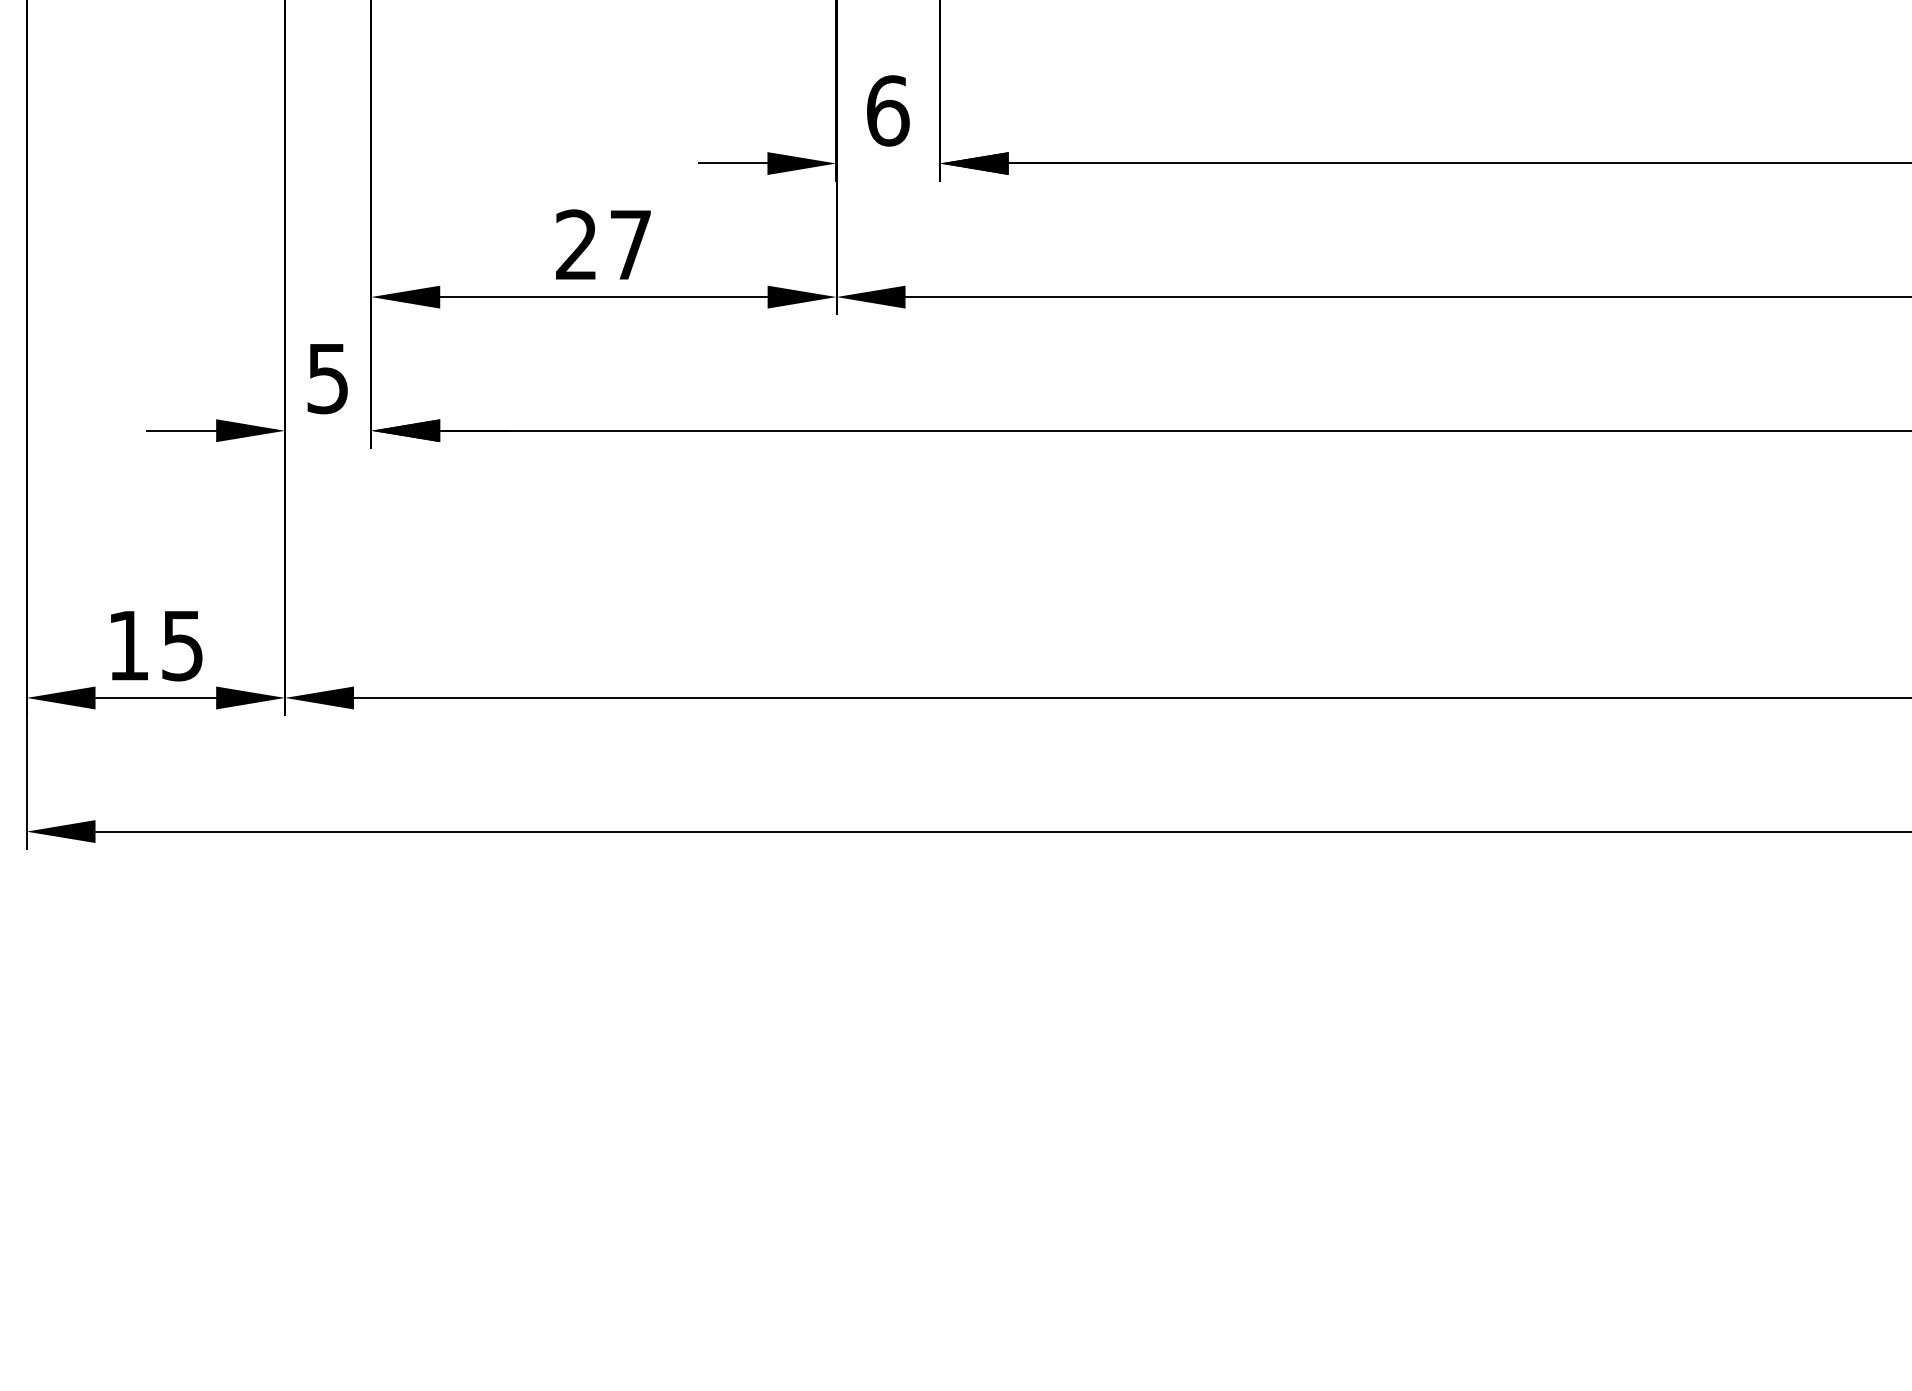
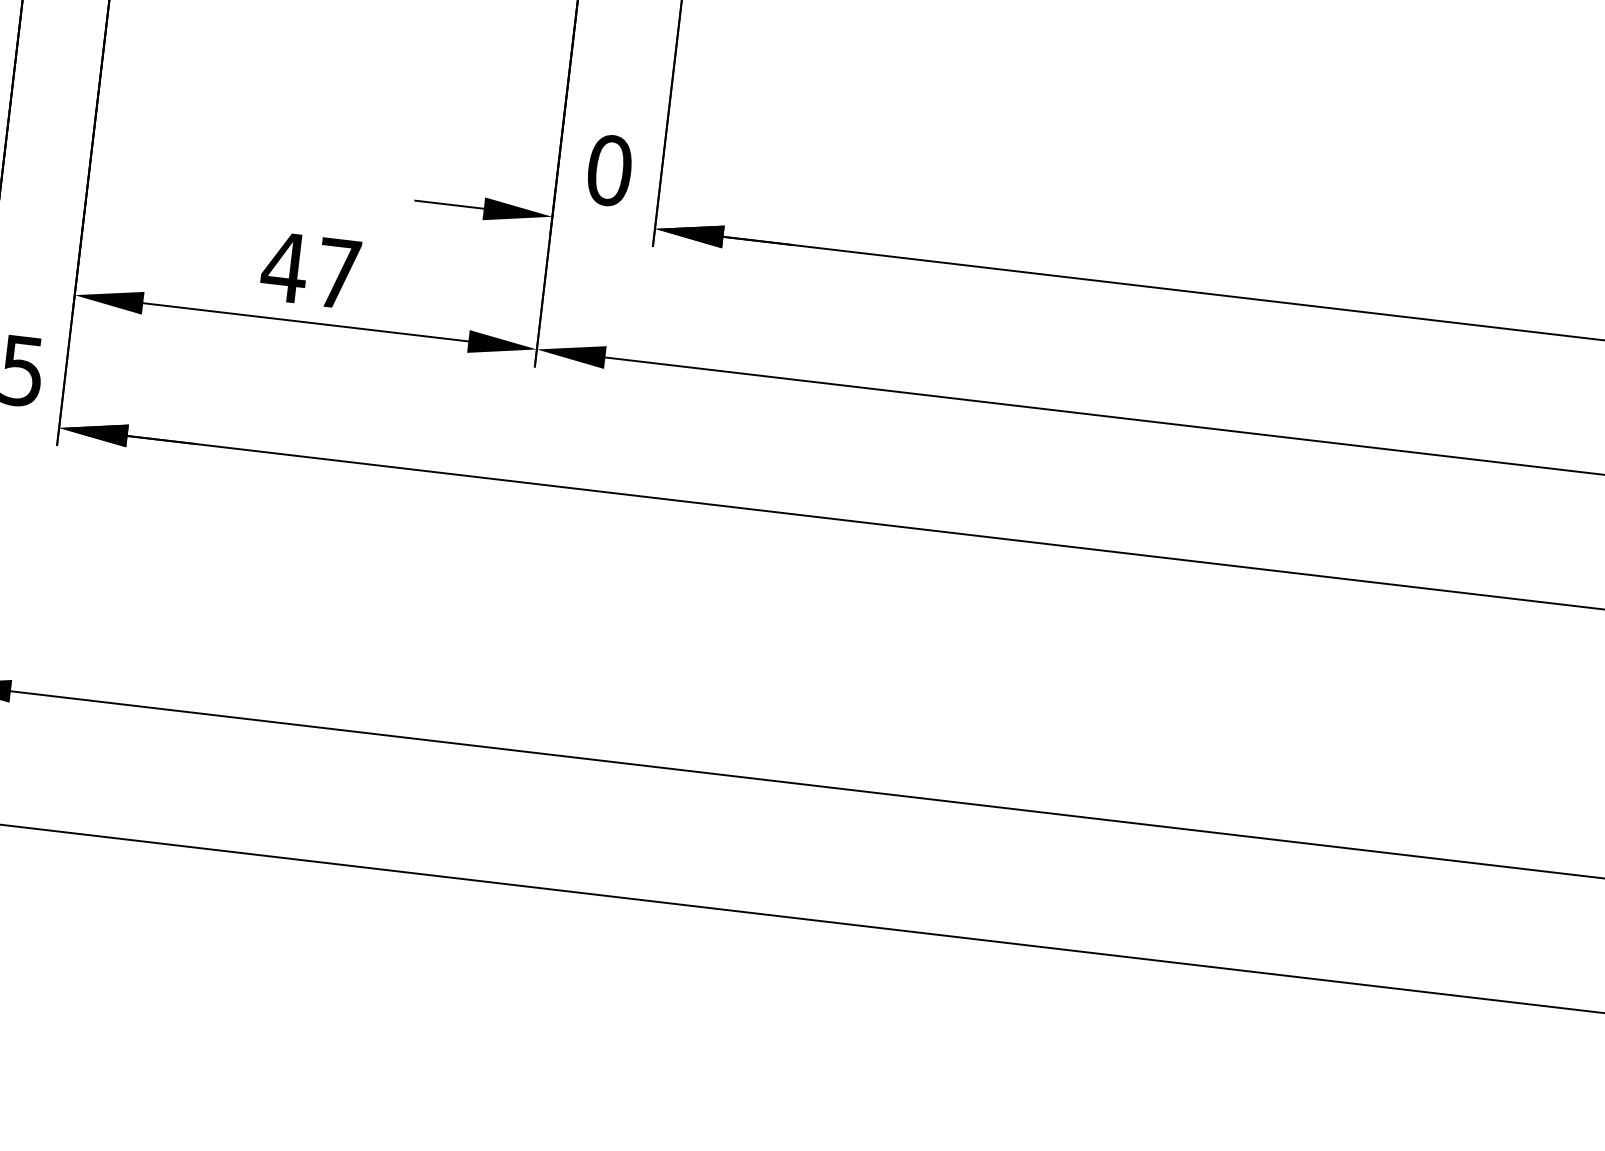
text: (887, 110) -> (609, 170), 6 -> 0
text: (576, 244) -> (284, 266), 27 -> 47

